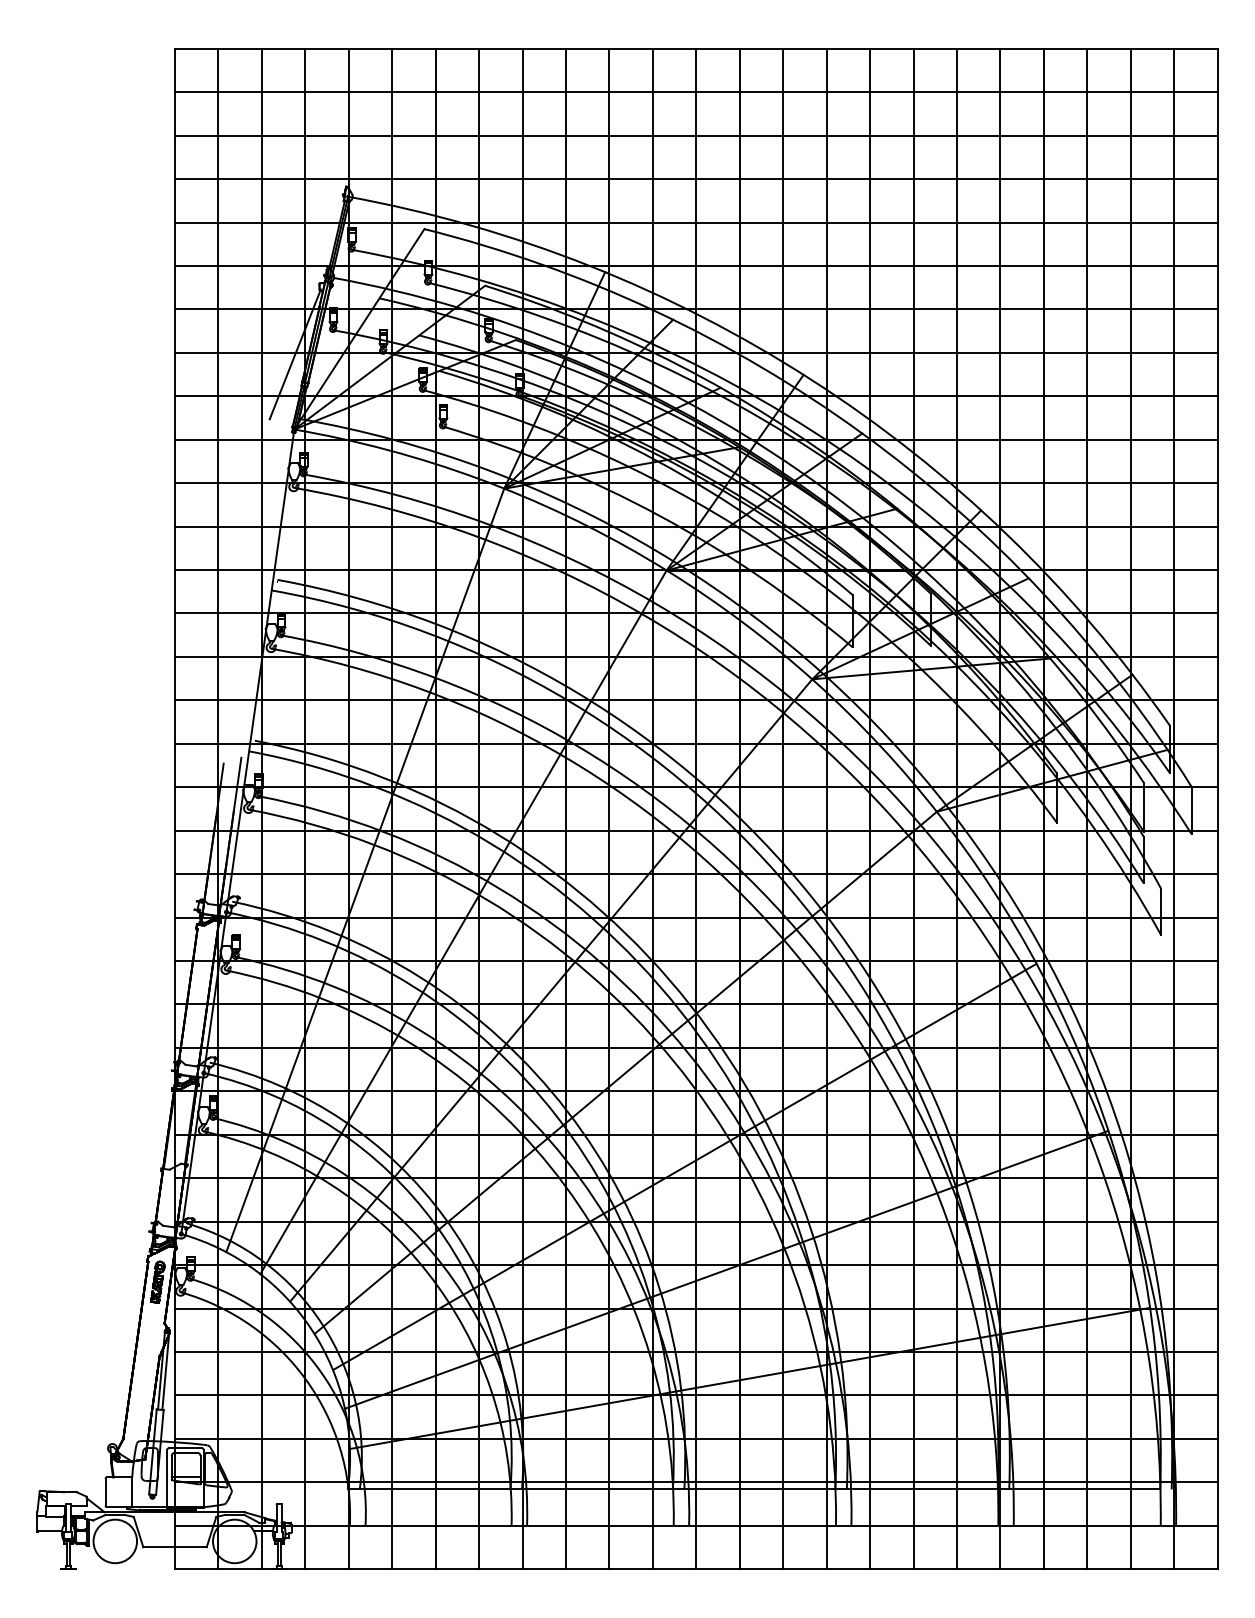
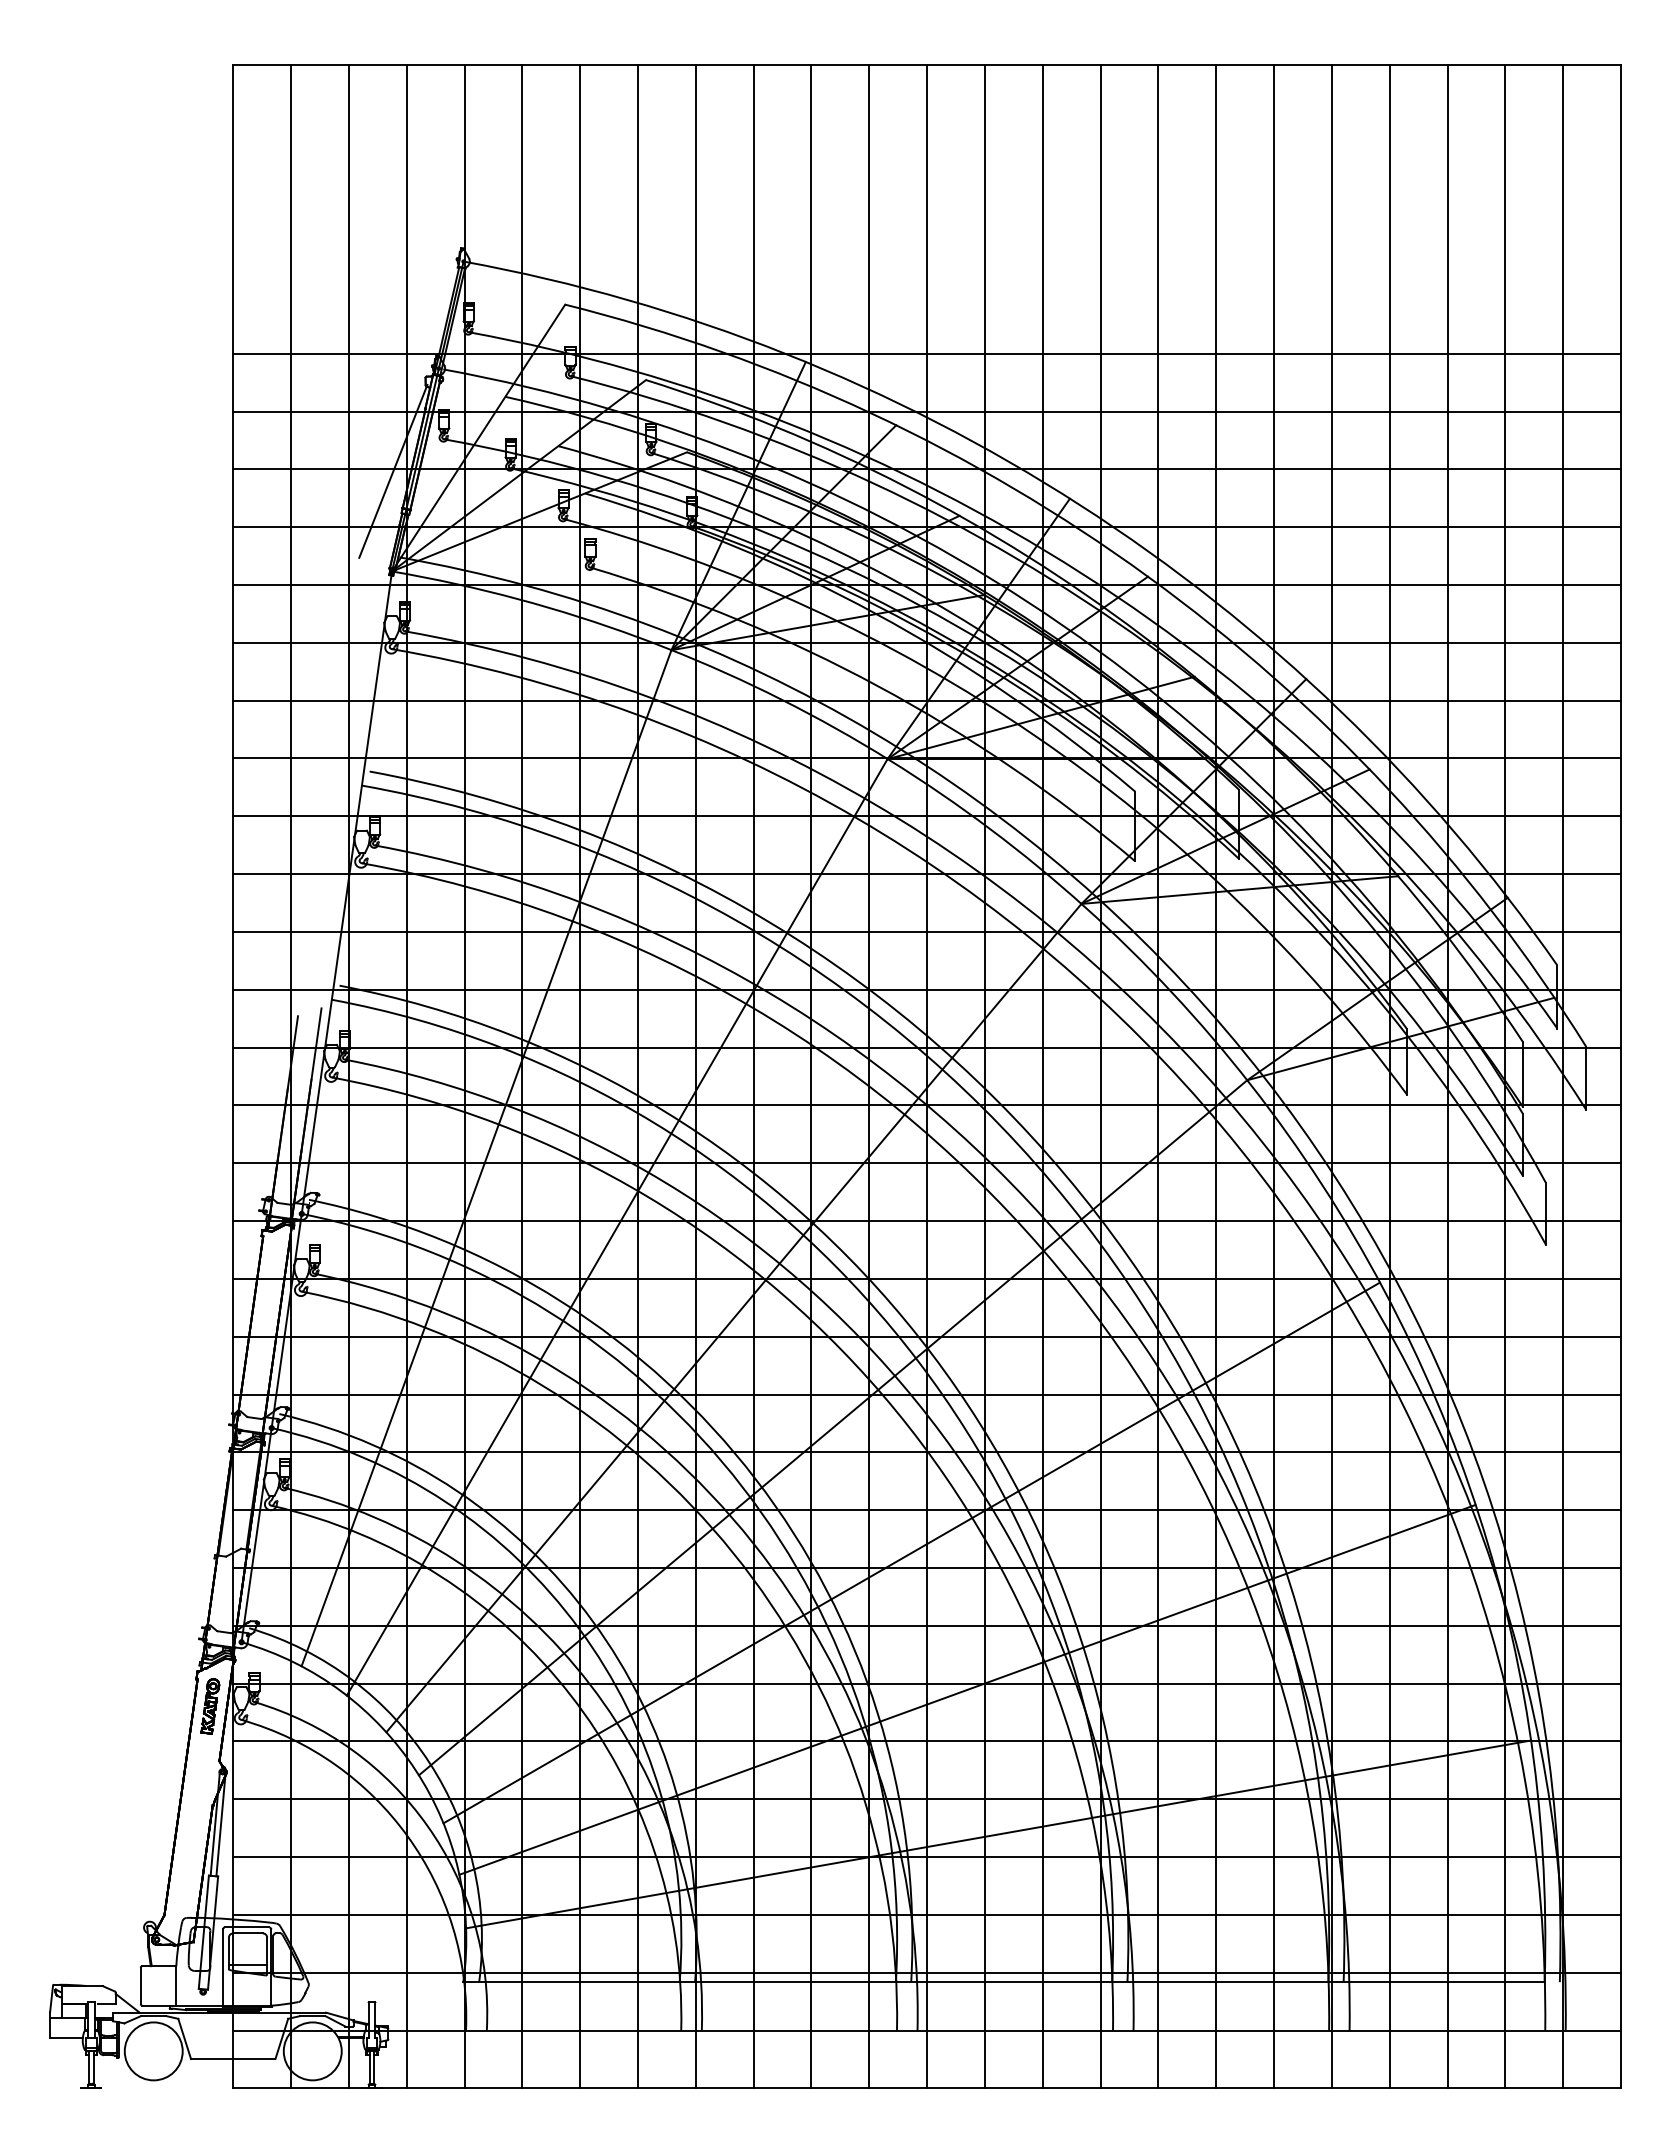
line: (696, 92) -> (927, 122), removed
line: (696, 135) -> (927, 180), removed
line: (696, 179) -> (927, 238), removed
line: (696, 222) -> (927, 295), removed

